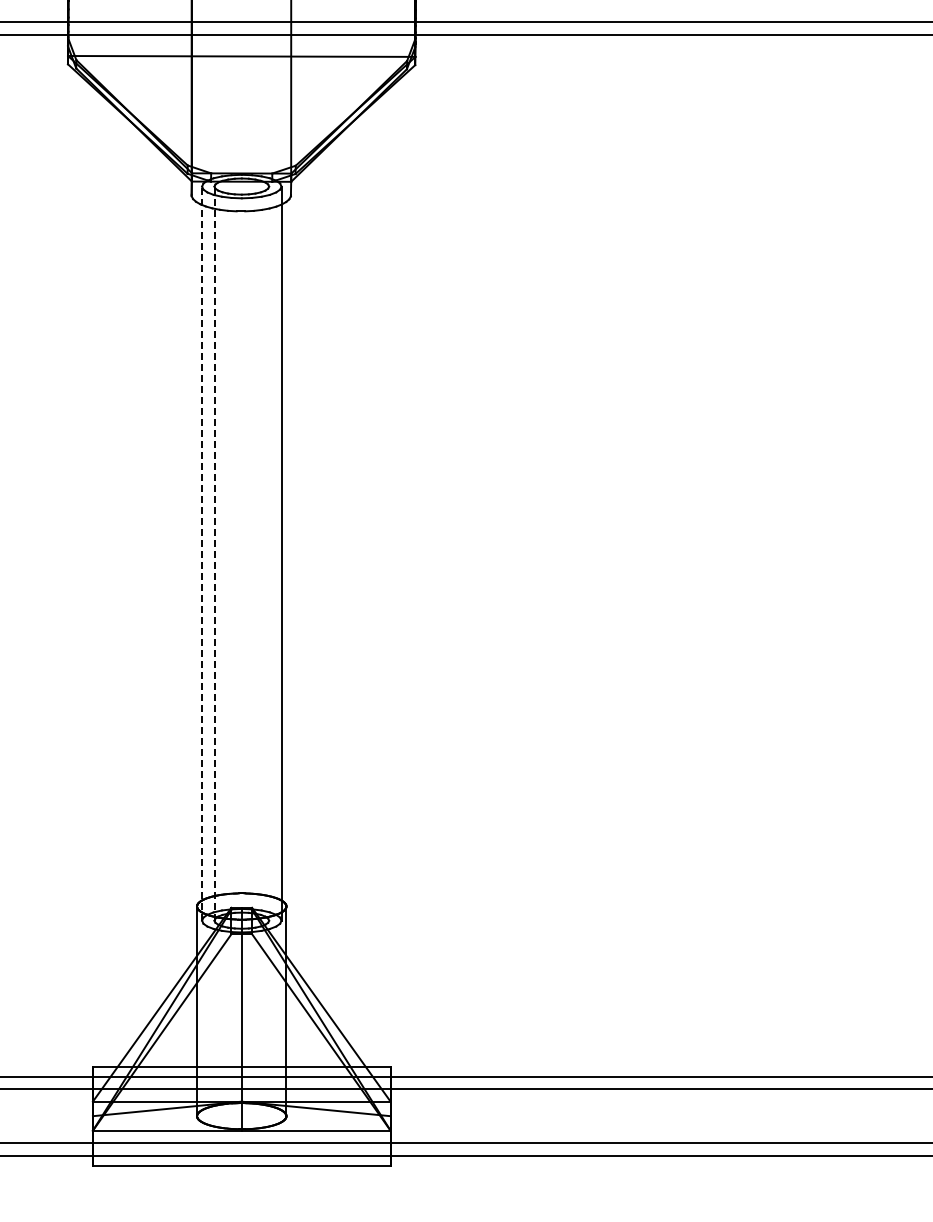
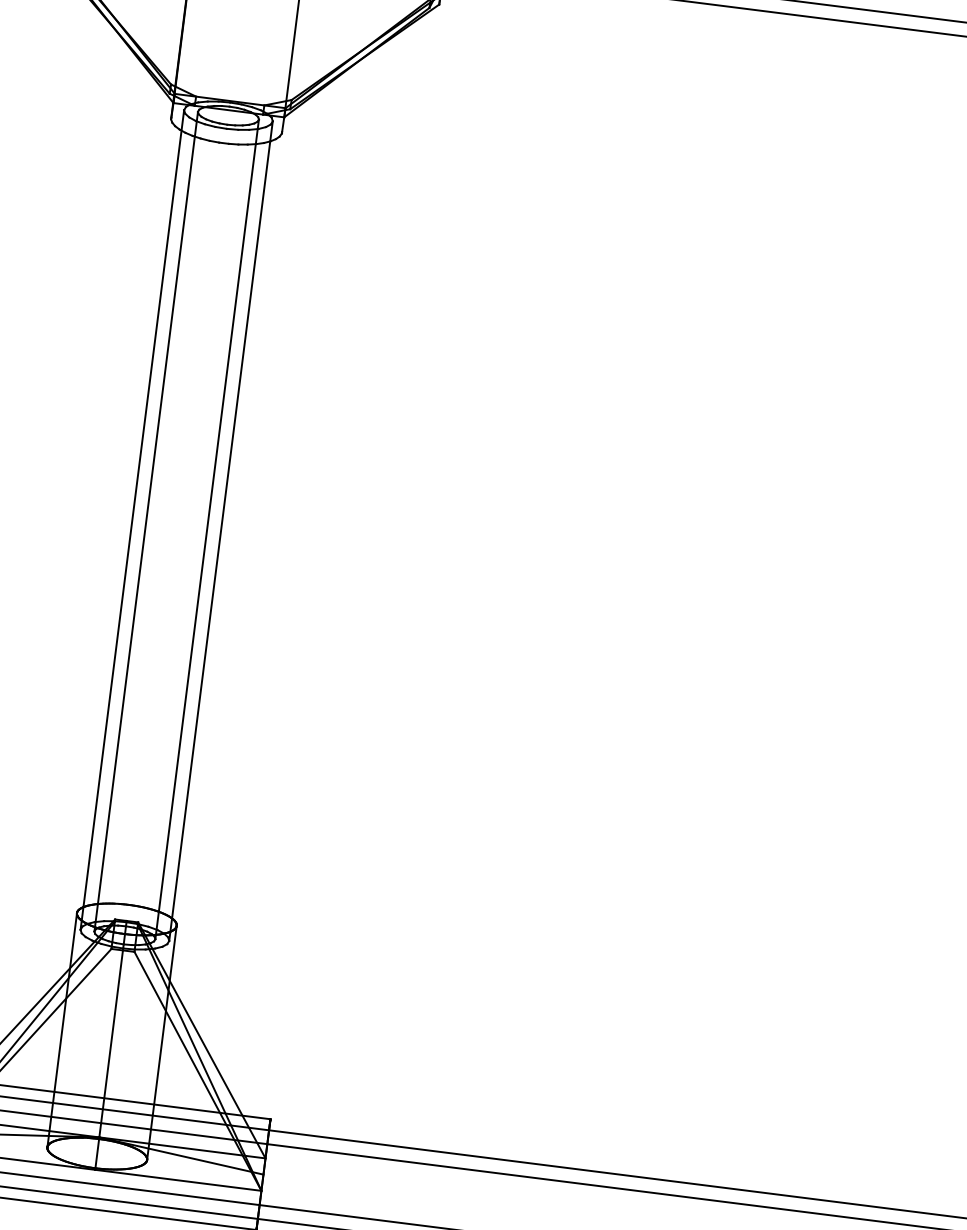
line: (202, 553) -> (132, 519), dashed -> solid
line: (214, 553) -> (146, 521), dashed -> solid
line: (269, 553) -> (207, 529), added

